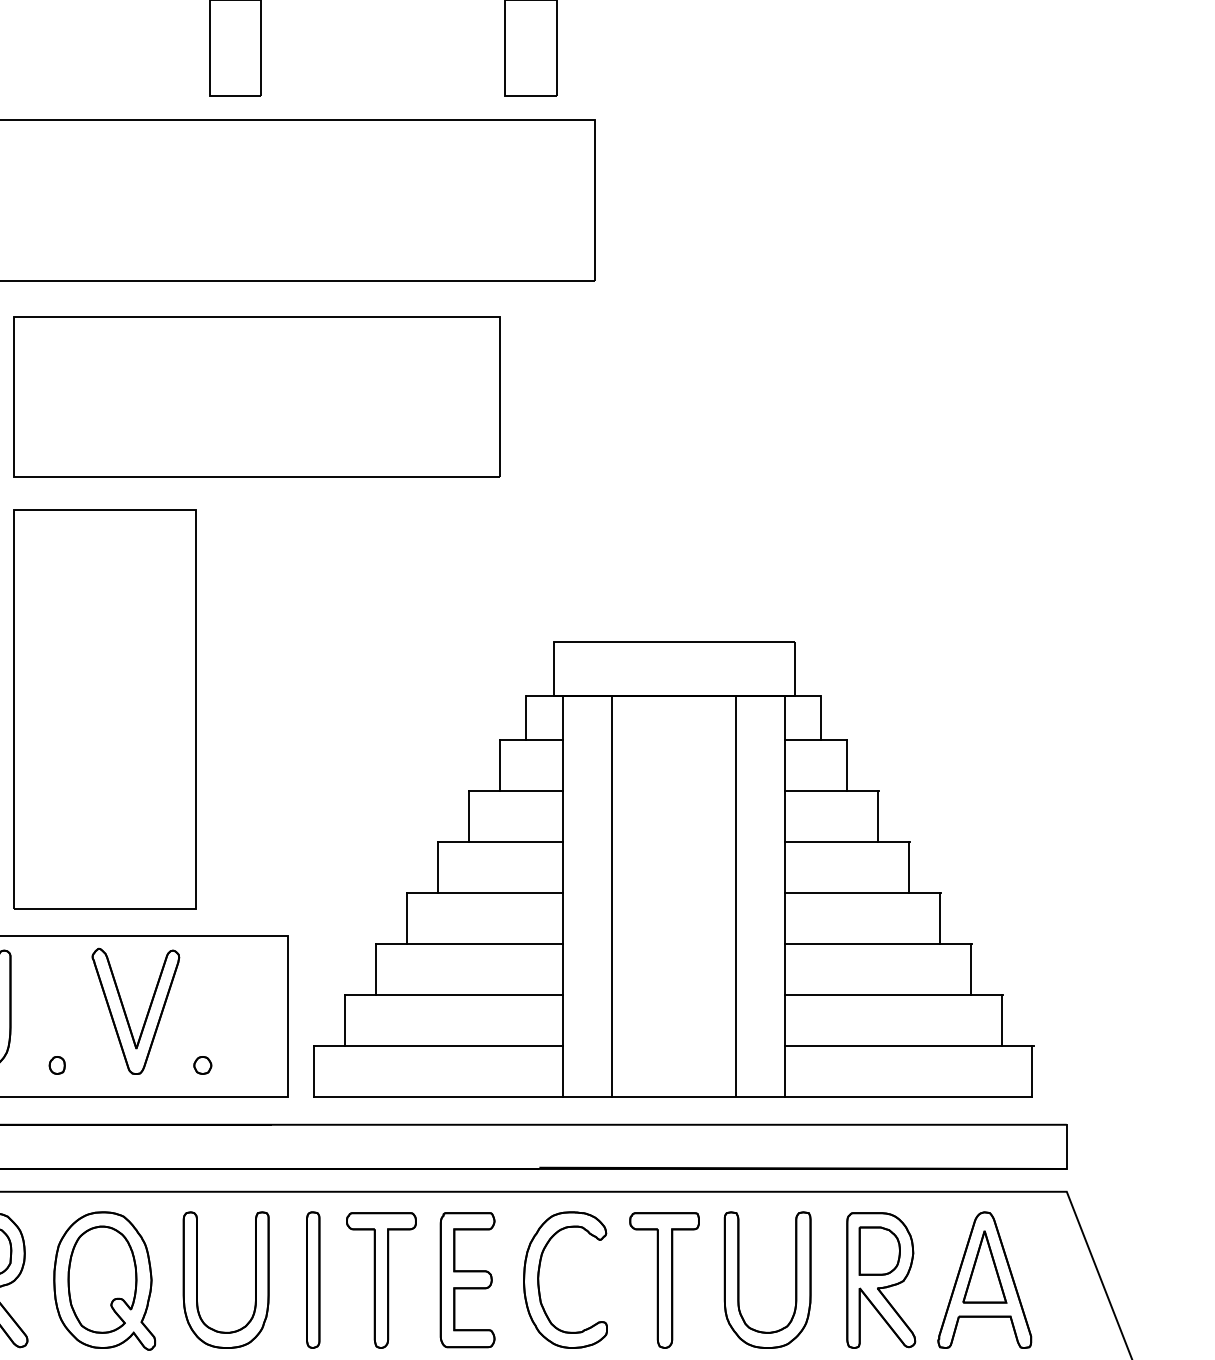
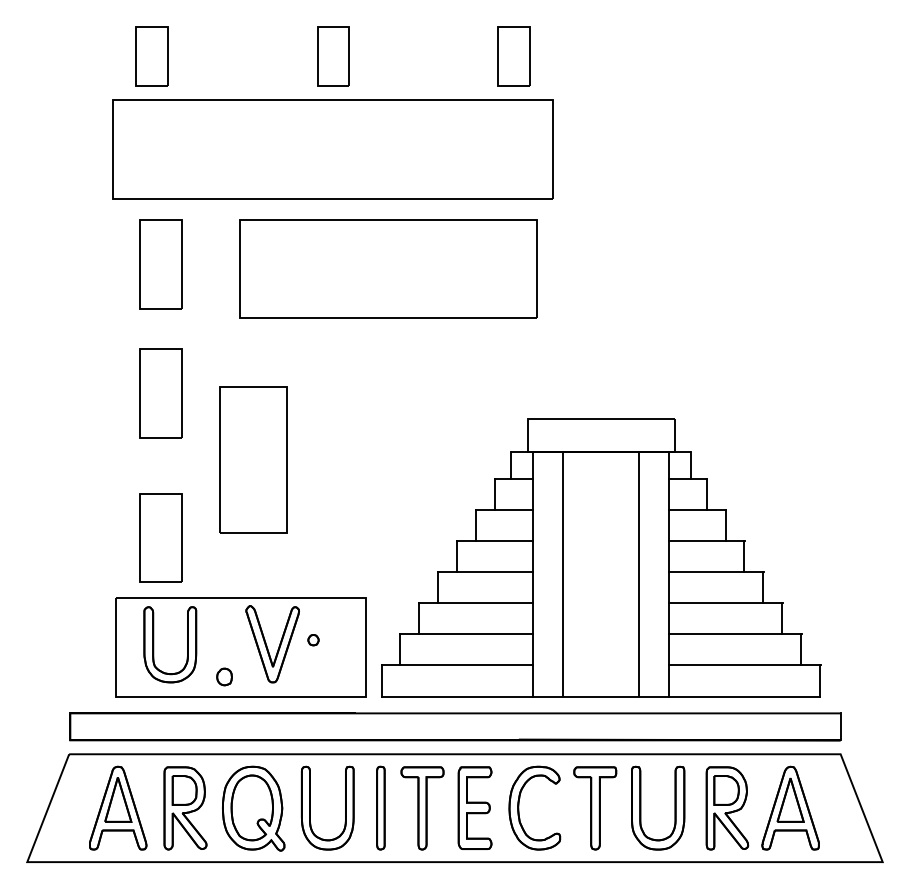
part: (256, 395) -> (388, 268), moved
part: (104, 710) -> (253, 460), size x0.6
part: (56, 1065) -> (224, 677), size x1.6
part: (202, 1065) -> (313, 640), moved

